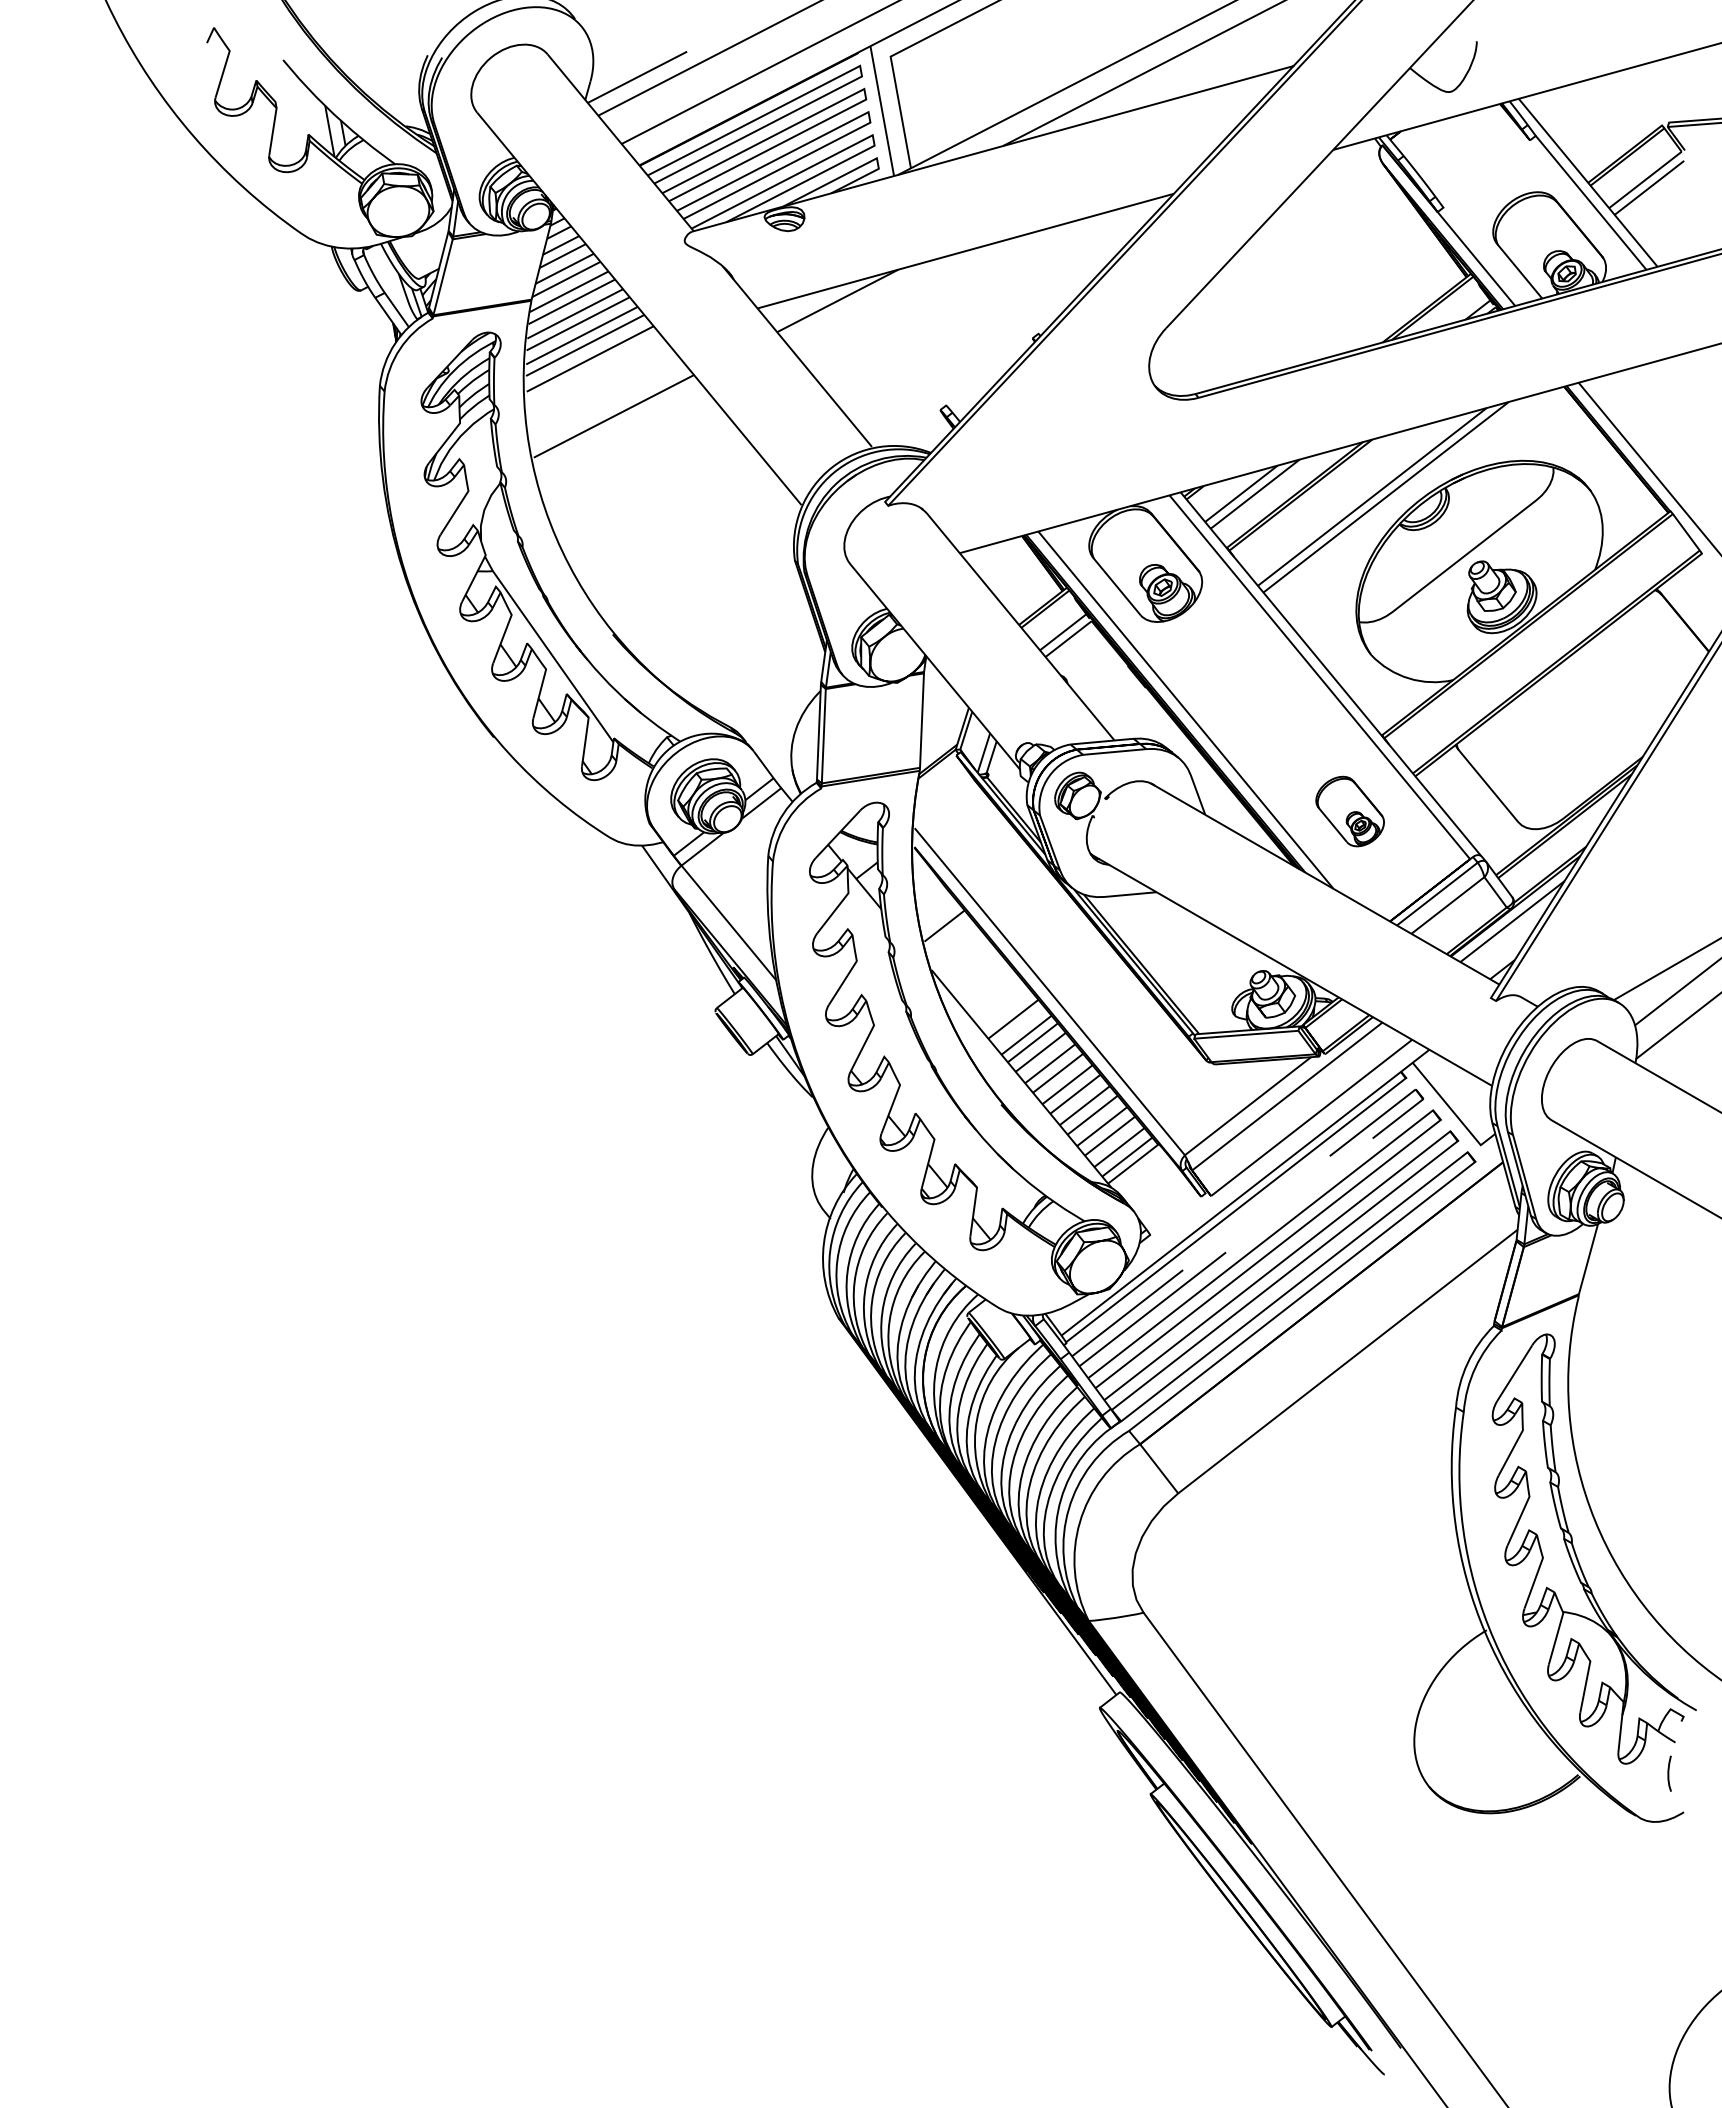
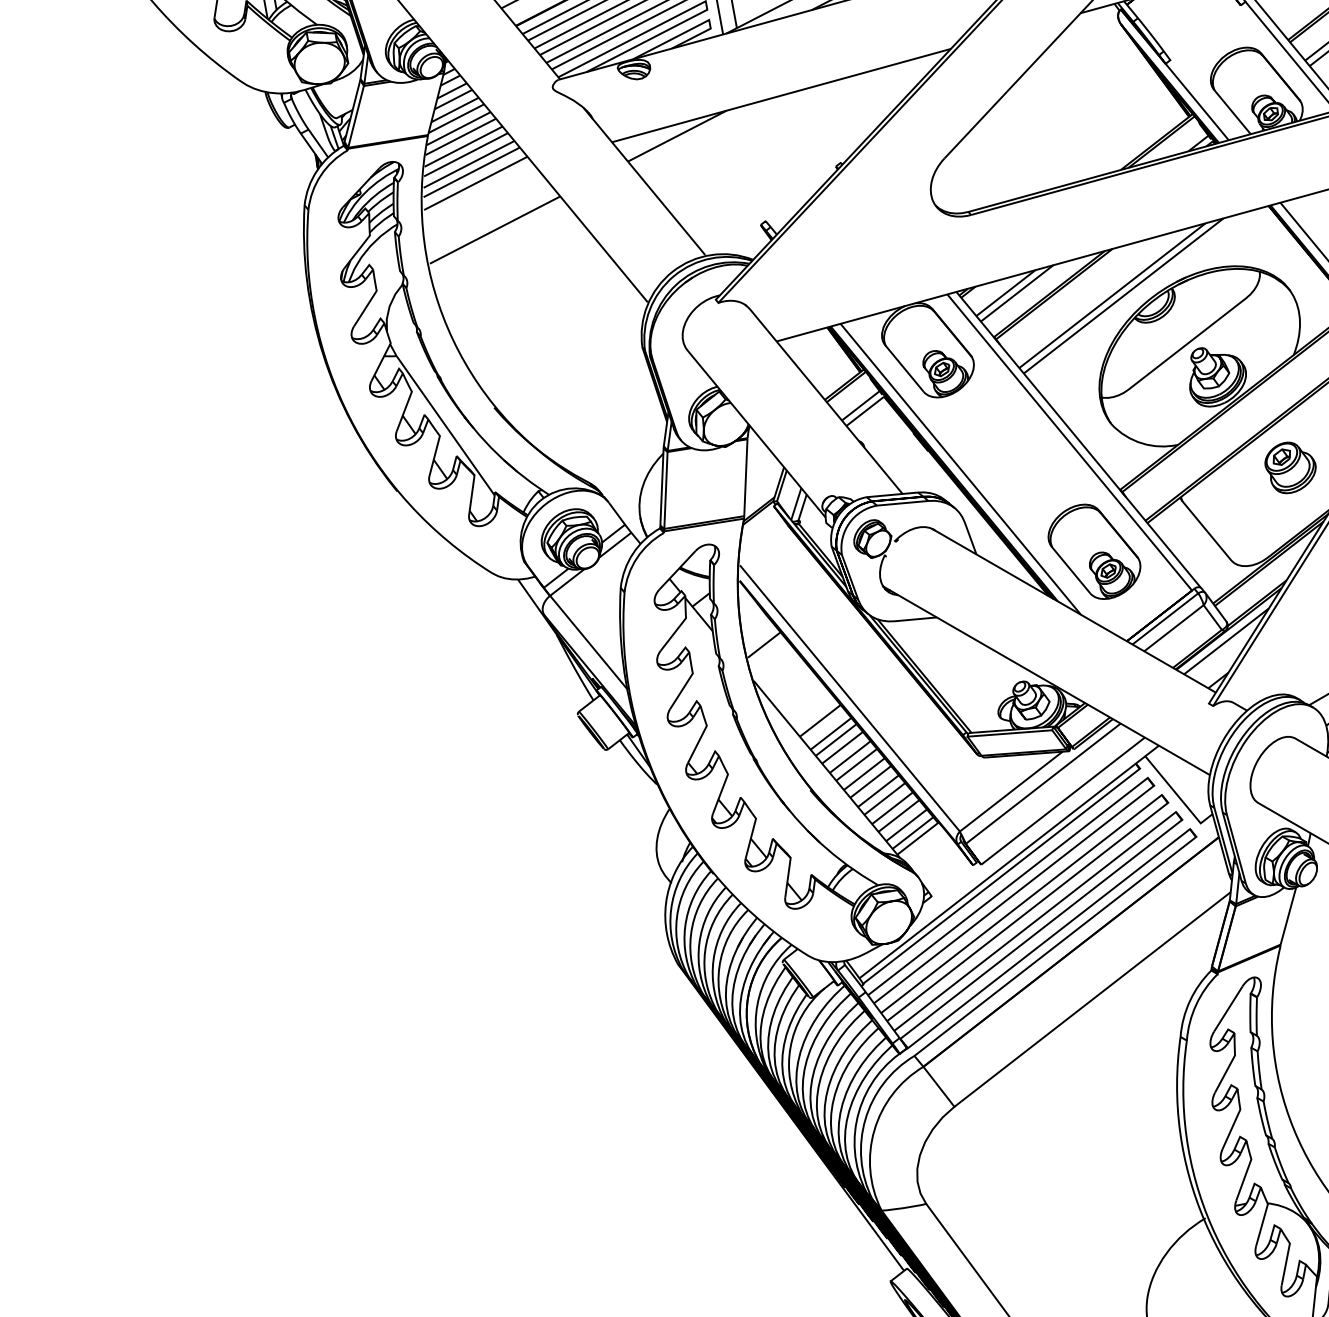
part: (1591, 708) -> (1290, 467), added
part: (1349, 811) -> (1093, 551), size x1.67
line: (1419, 1093) -> (1150, 781), dashed -> solid

